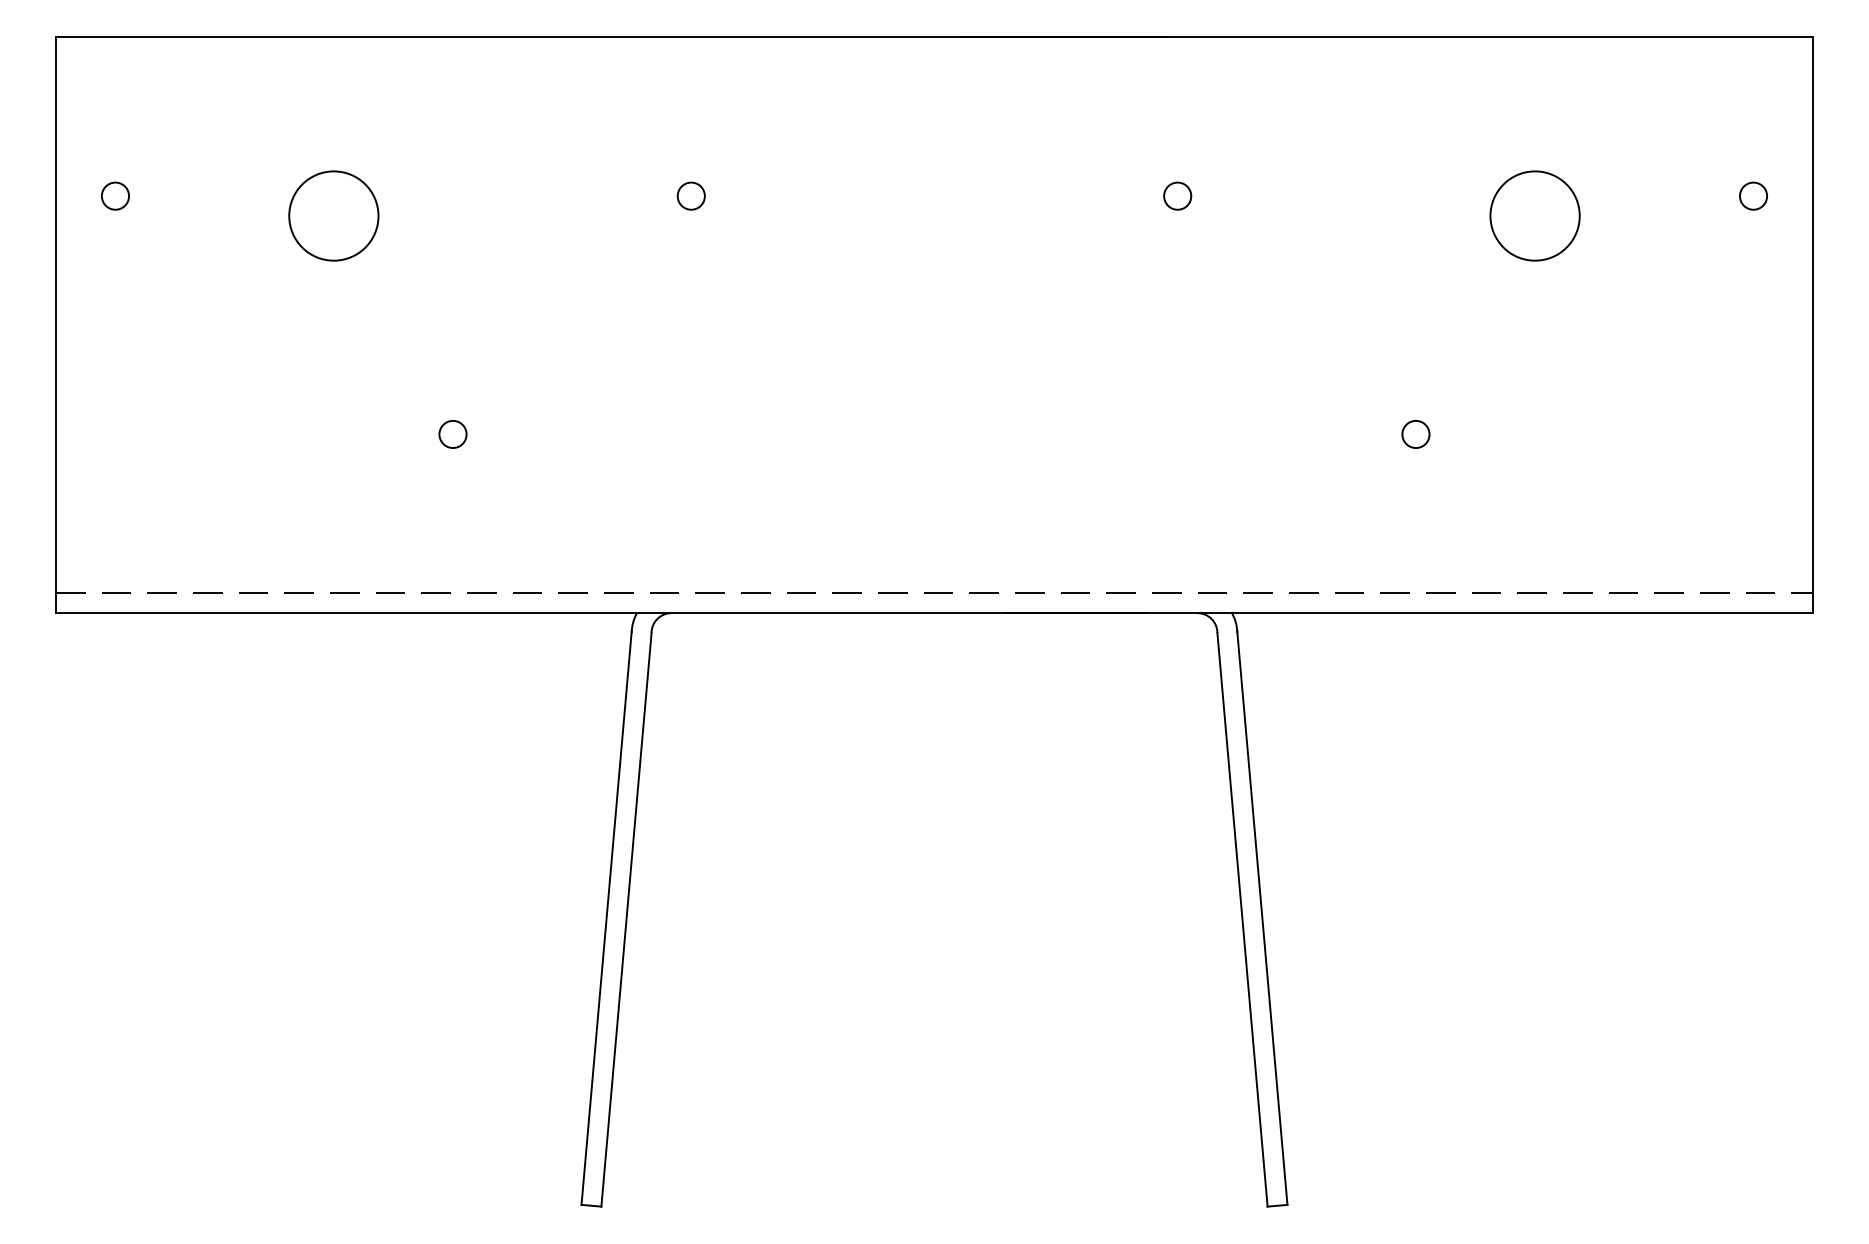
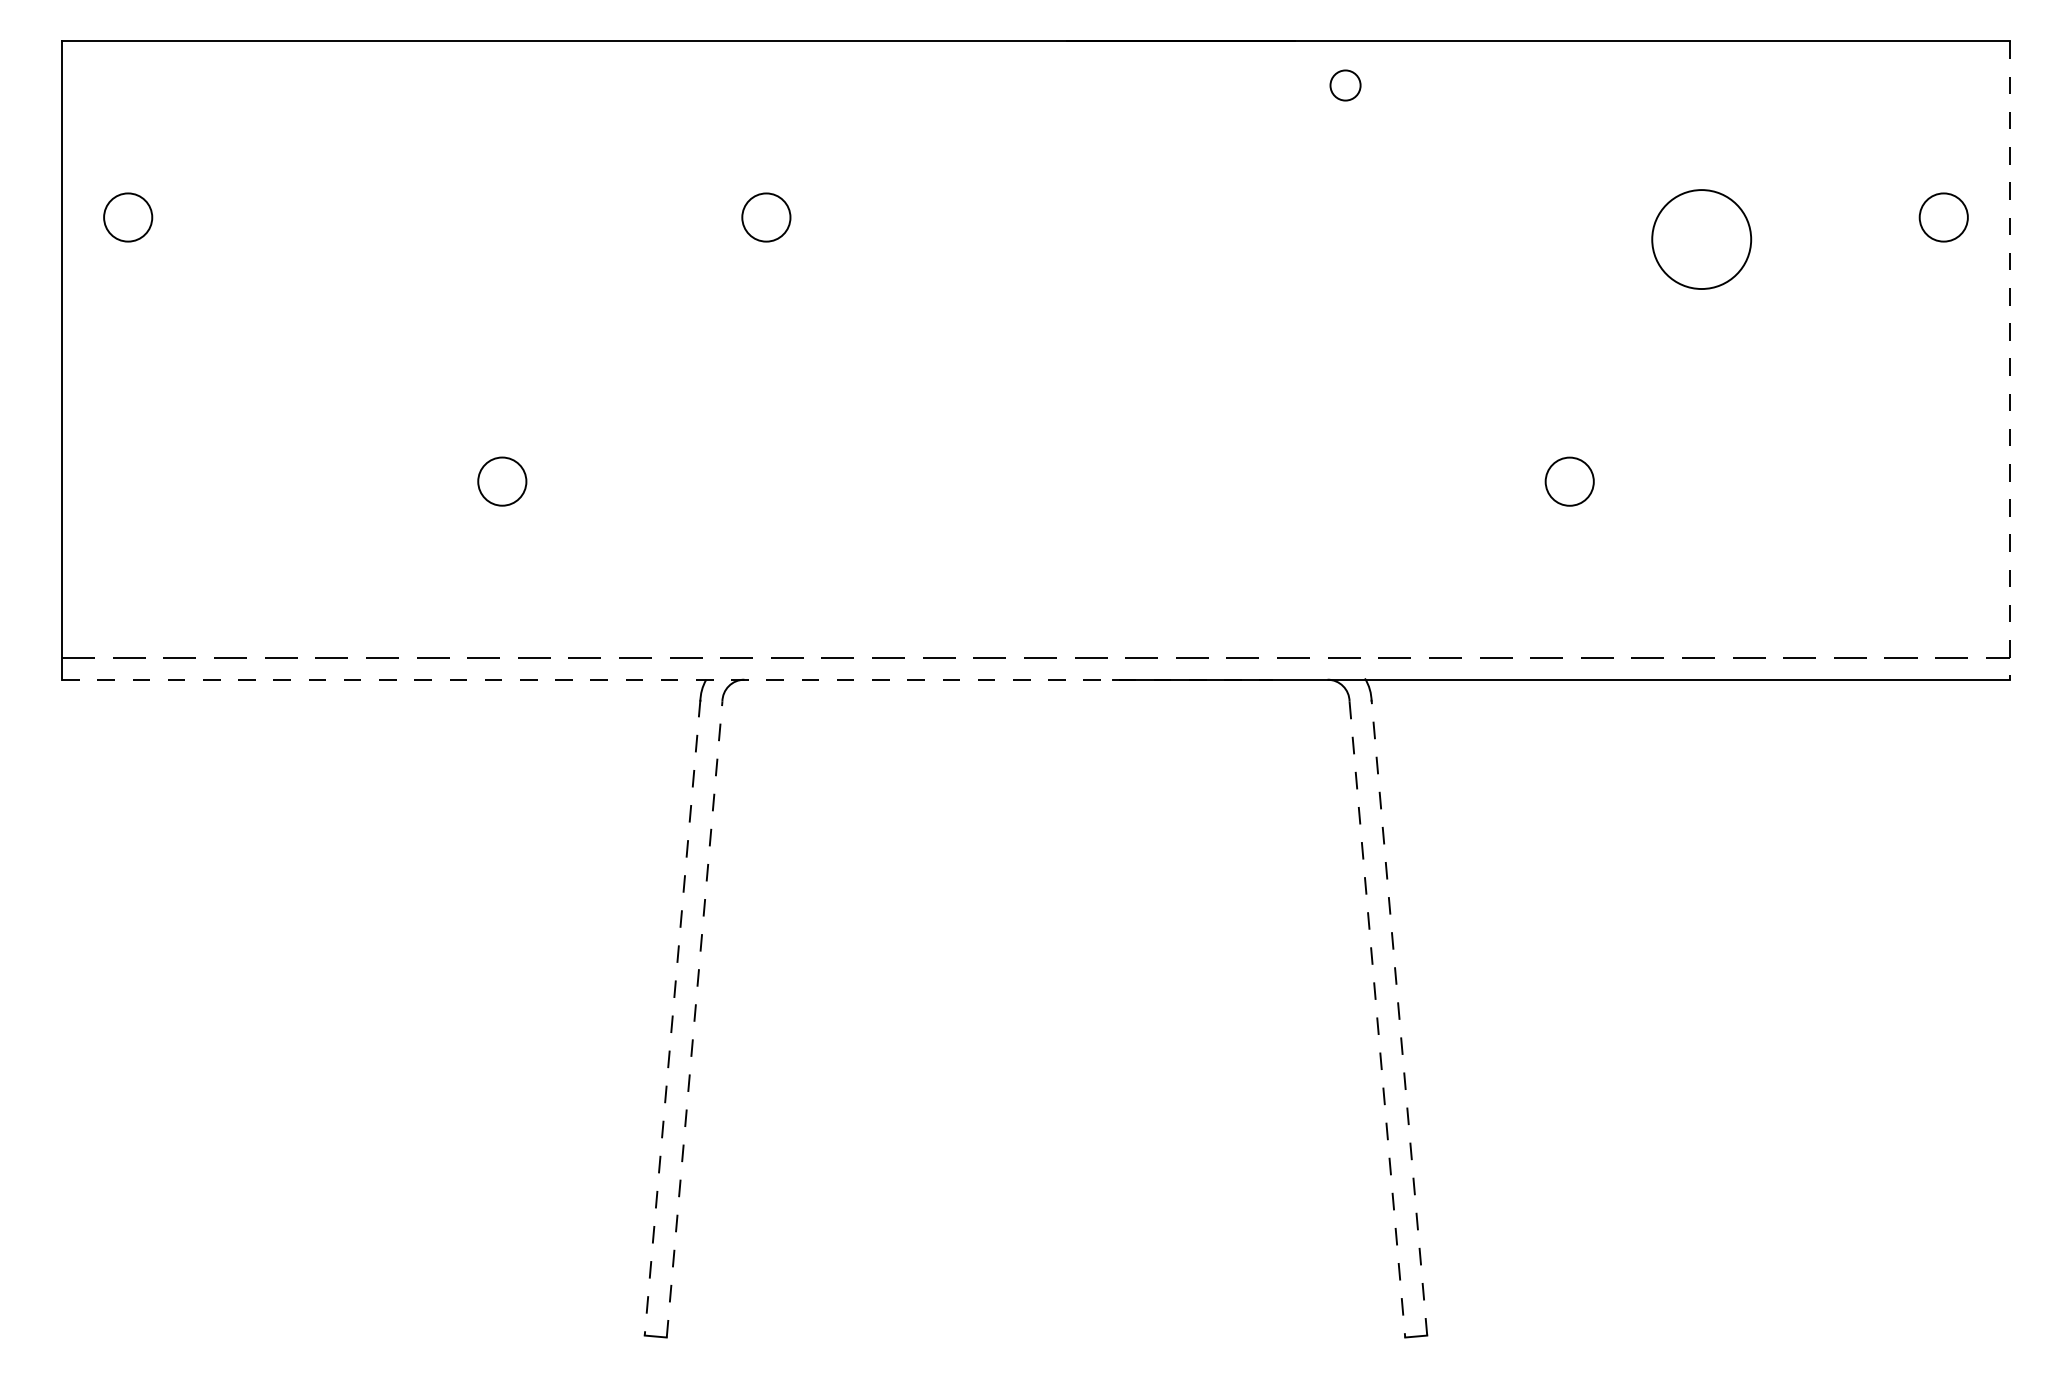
circle: (115, 196) -> (128, 217), size x1.6
circle: (691, 196) -> (766, 217), size x1.6
circle: (1177, 196) -> (1345, 85), moved
circle: (1753, 196) -> (1943, 217), size x1.6
circle: (333, 216) -> (369, 239), removed
line: (1812, 326) -> (2009, 361), solid -> dashed
circle: (453, 434) -> (502, 481), size x1.6
circle: (1415, 434) -> (1569, 481), size x1.6
line: (602, 612) -> (667, 679), solid -> dashed
line: (1262, 917) -> (1399, 1017), solid -> dashed
line: (606, 918) -> (672, 1018), solid -> dashed
line: (626, 919) -> (694, 1019), solid -> dashed
line: (1242, 920) -> (1377, 1020), solid -> dashed

